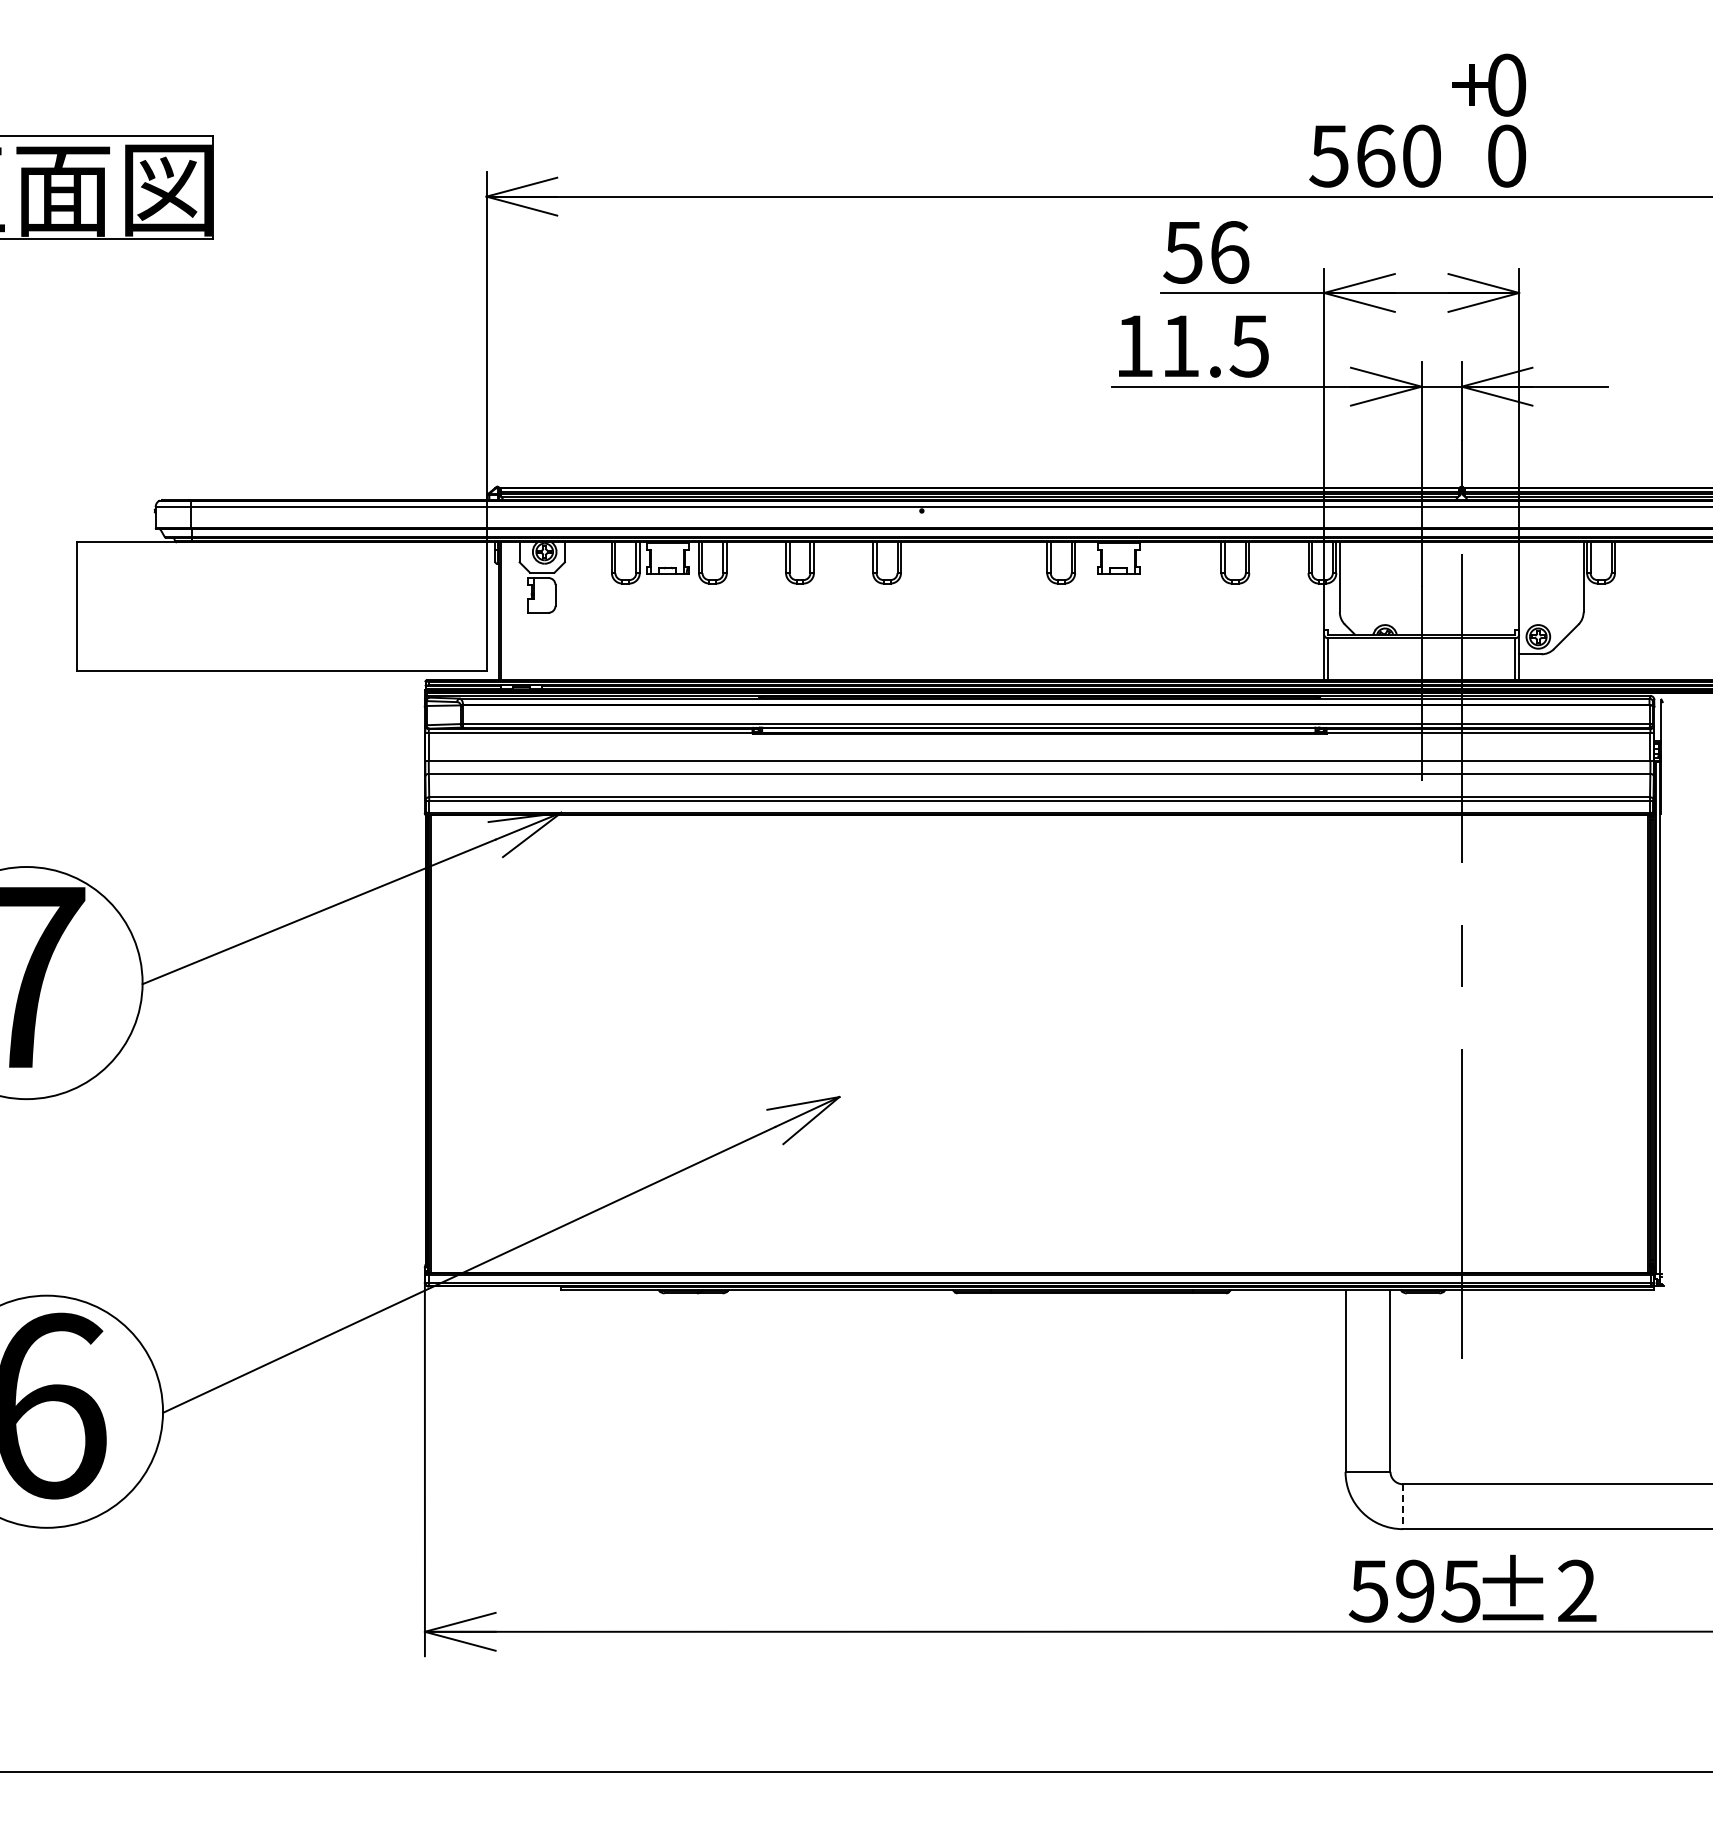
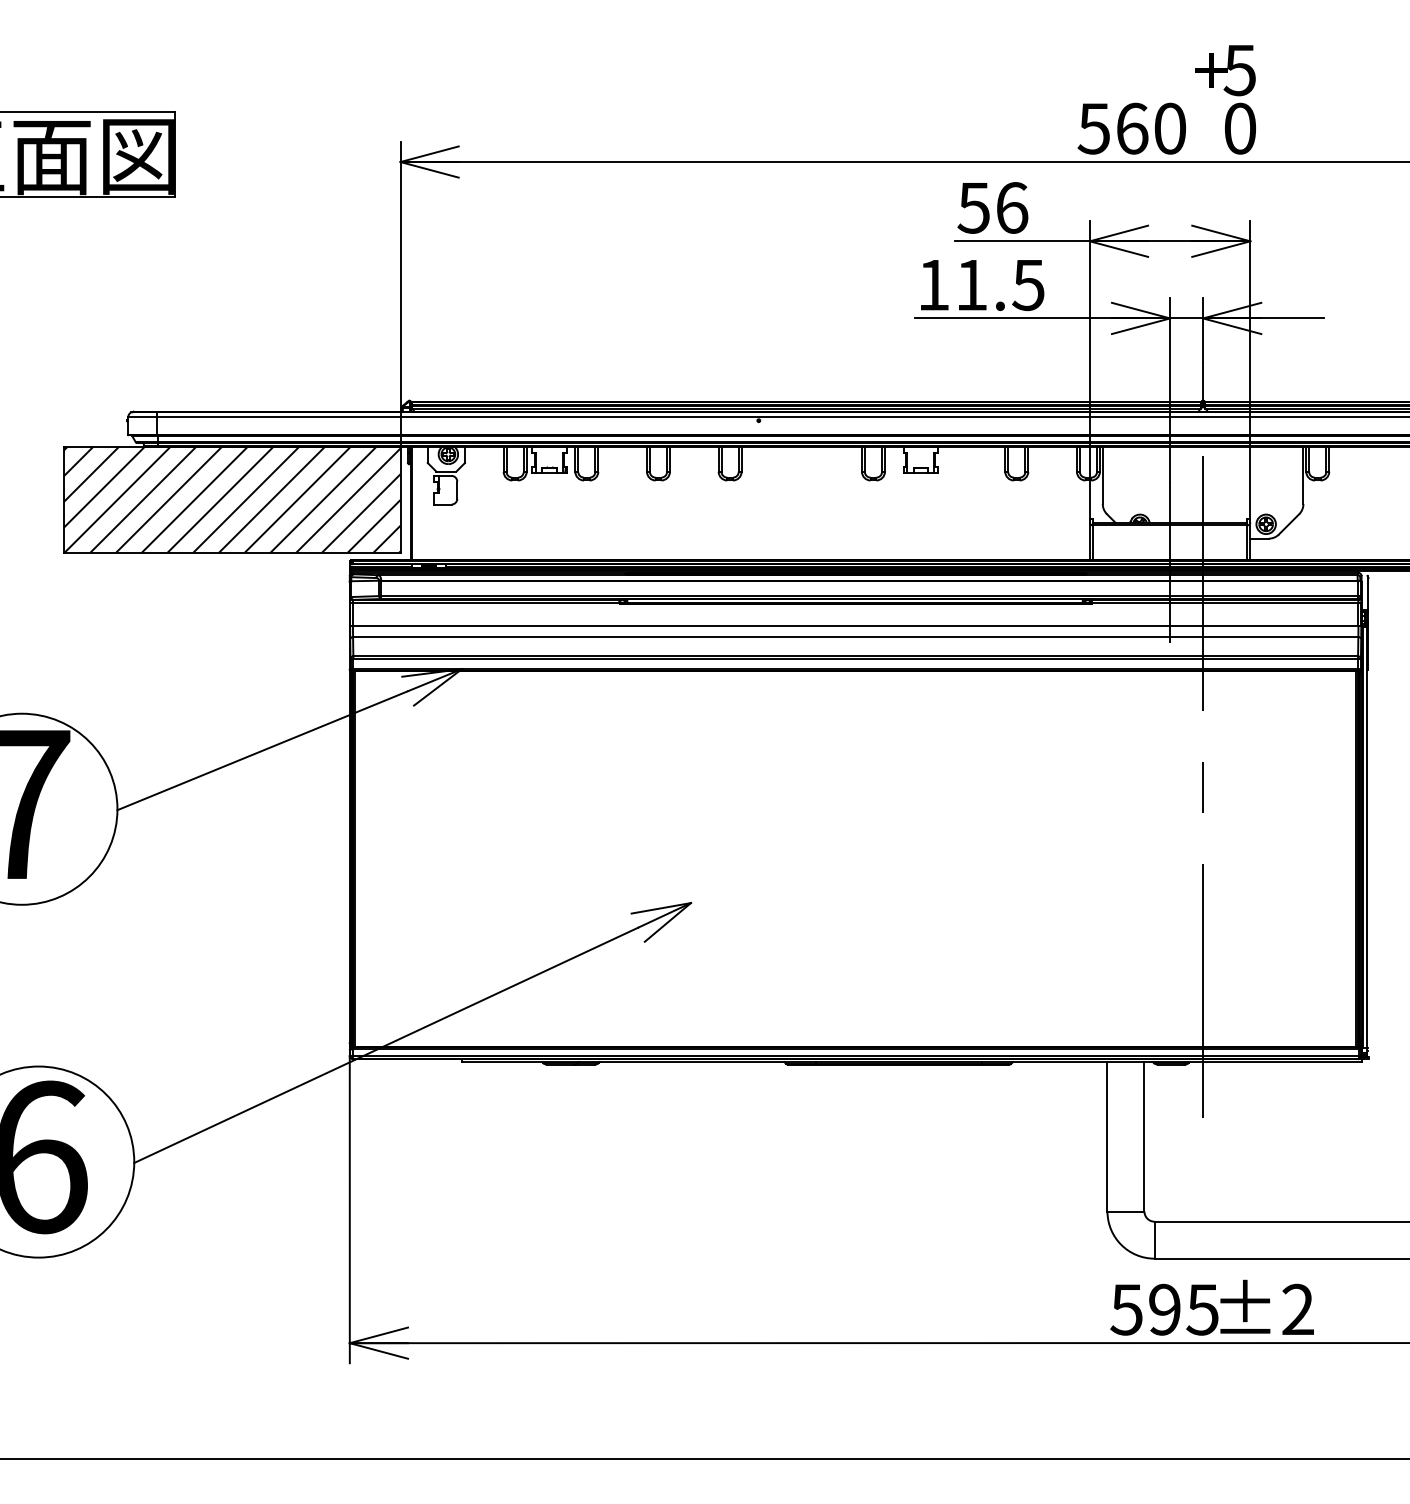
text: (1506, 84) -> (1239, 69), 0 -> 5
hatch: (281, 606) -> (231, 499), added
line: (1402, 1507) -> (1154, 1240), dashed -> solid

